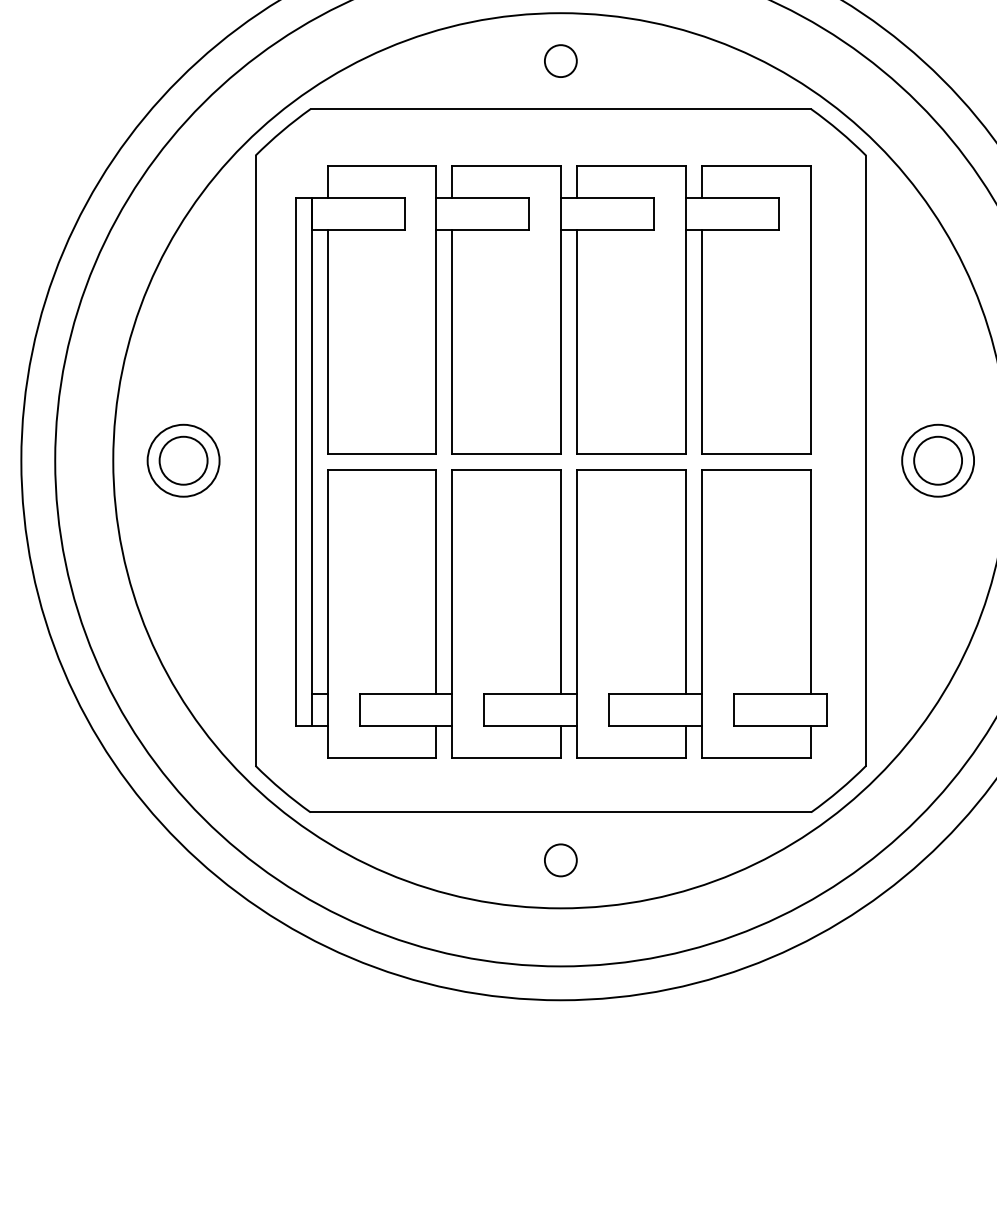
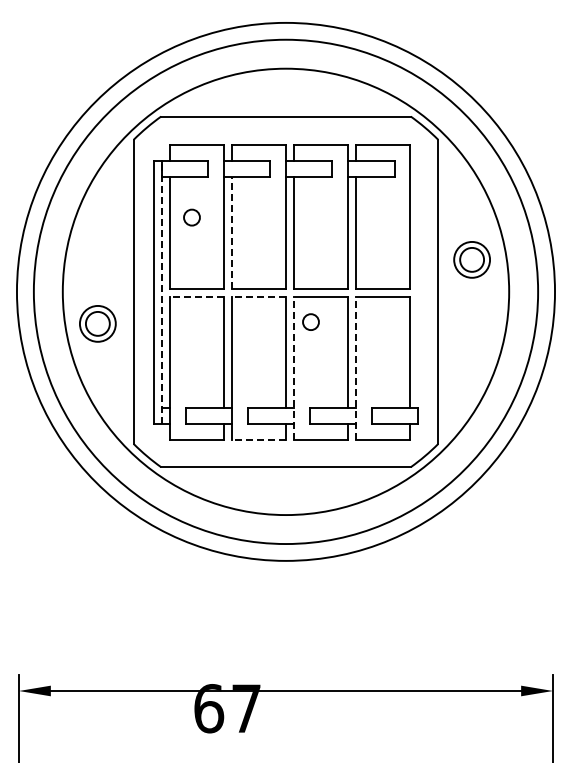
circle: (559, 60) -> (191, 217), moved
line: (451, 341) -> (231, 232), solid -> dashed
part: (182, 459) -> (97, 323), moved
part: (936, 459) -> (471, 259), moved
line: (311, 461) -> (161, 292), solid -> dashed
line: (381, 470) -> (196, 296), solid -> dashed
line: (505, 470) -> (258, 296), solid -> dashed
line: (577, 614) -> (294, 368), solid -> dashed
line: (702, 614) -> (356, 368), solid -> dashed
line: (505, 758) -> (258, 440), solid -> dashed
circle: (559, 859) -> (310, 321), moved

